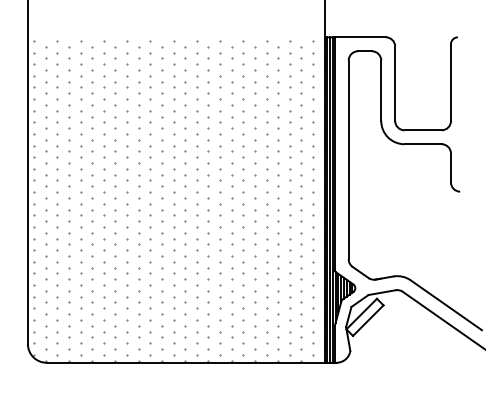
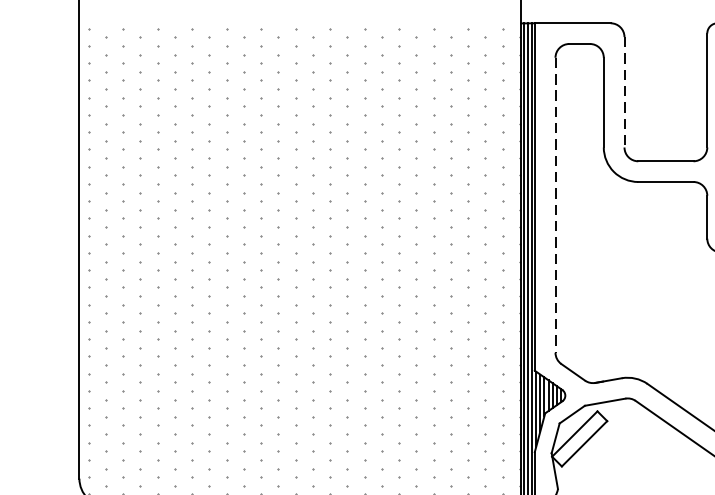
line: (395, 84) -> (624, 93), solid -> dashed
line: (348, 160) -> (555, 206), solid -> dashed

